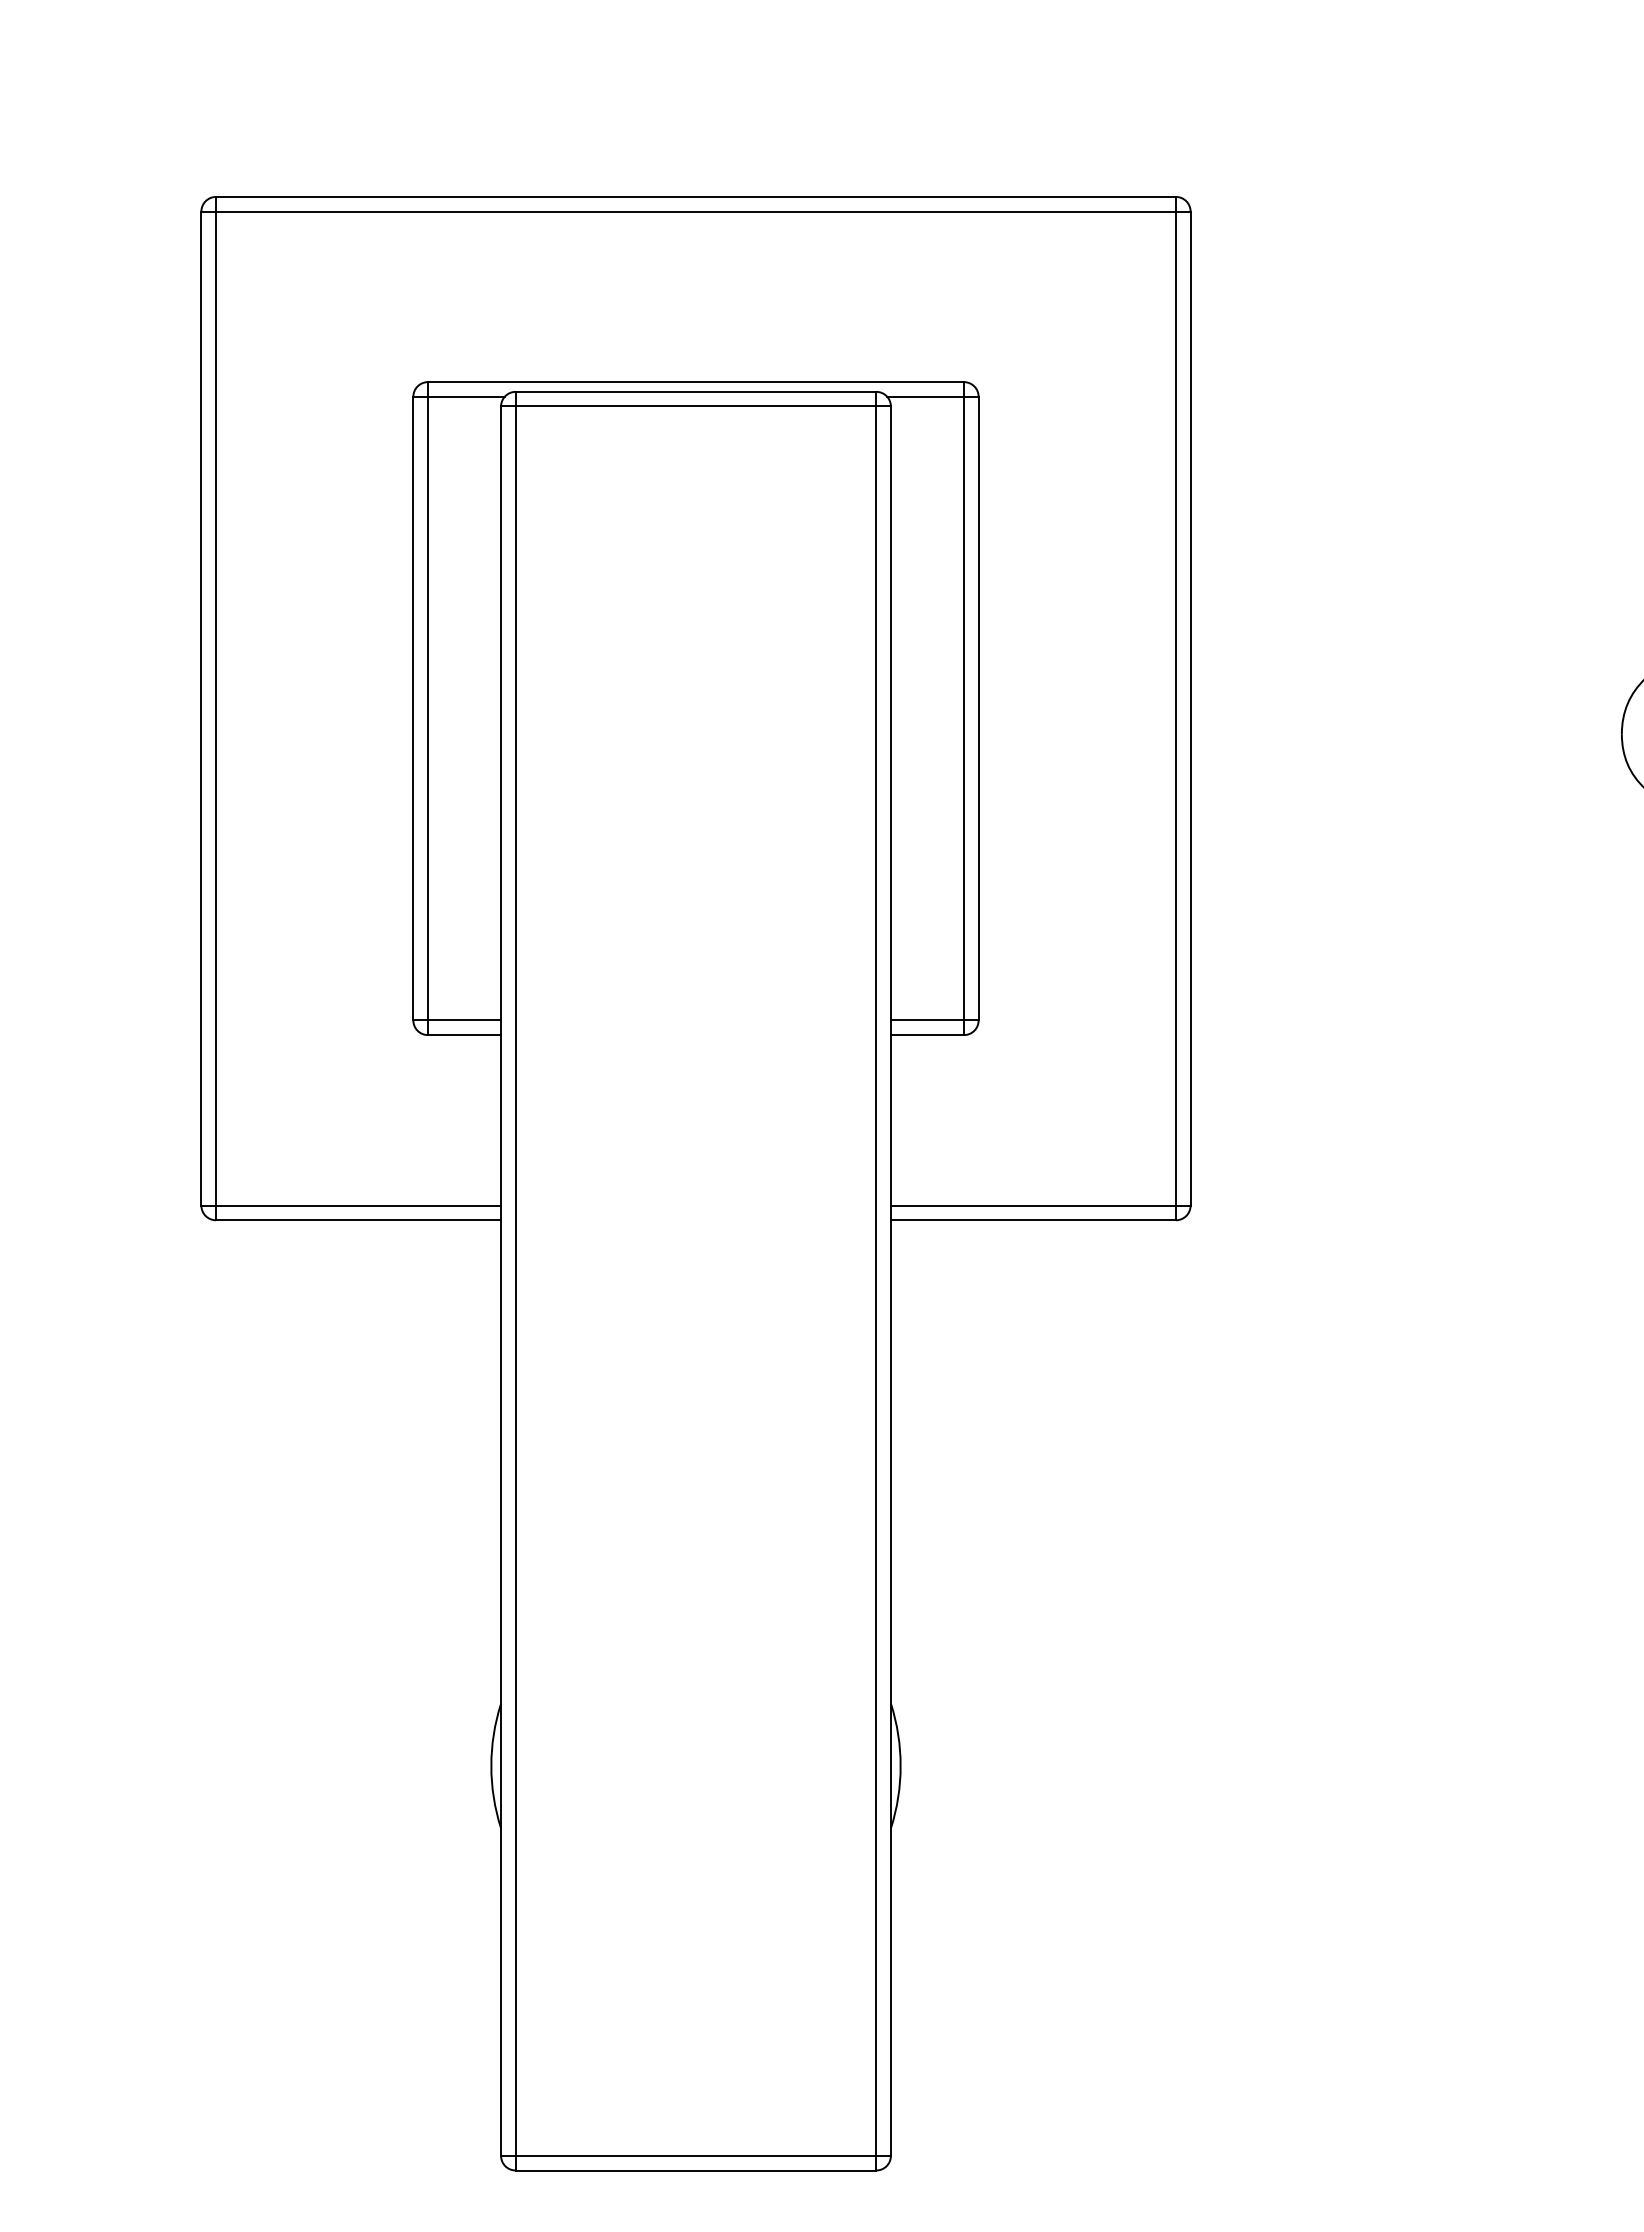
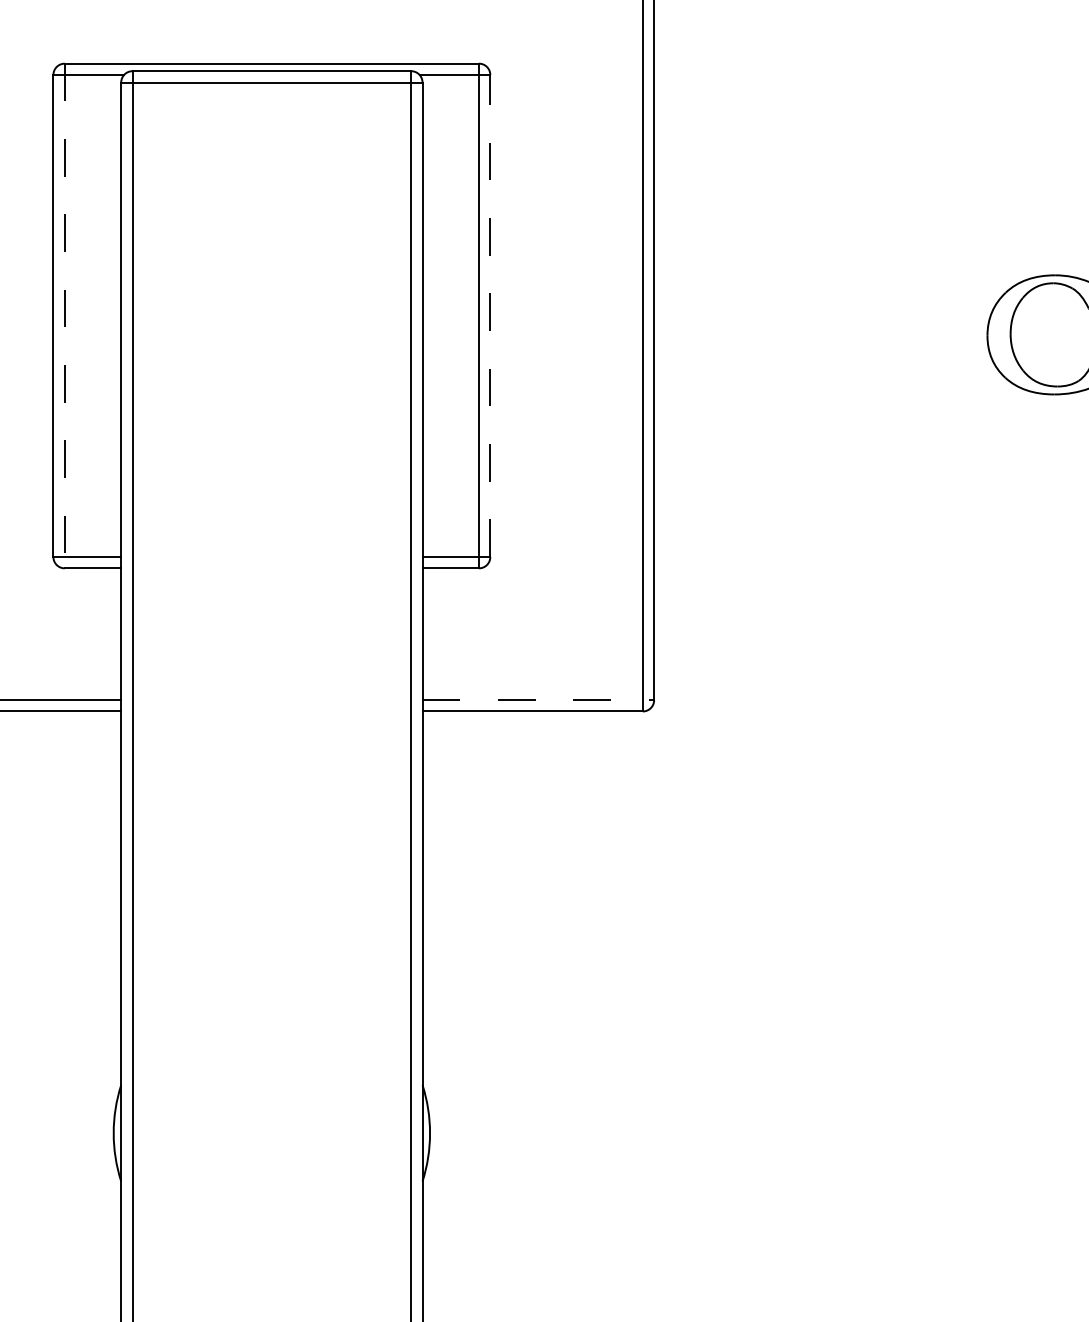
line: (978, 708) -> (490, 315), solid -> dashed
line: (427, 709) -> (64, 316), solid -> dashed
line: (1040, 1205) -> (538, 700), solid -> dashed

